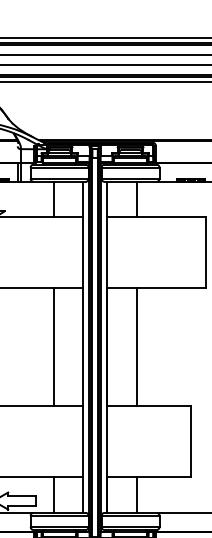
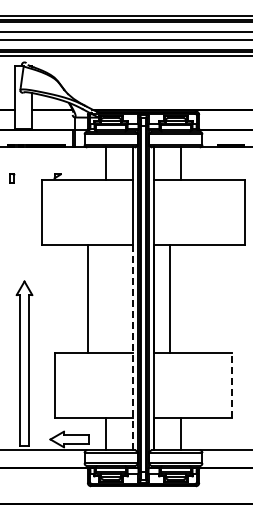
line: (53, 346) -> (87, 298), moved
line: (136, 346) -> (170, 298), moved
line: (83, 400) -> (132, 347), solid -> dashed
line: (191, 440) -> (231, 384), solid -> dashed

